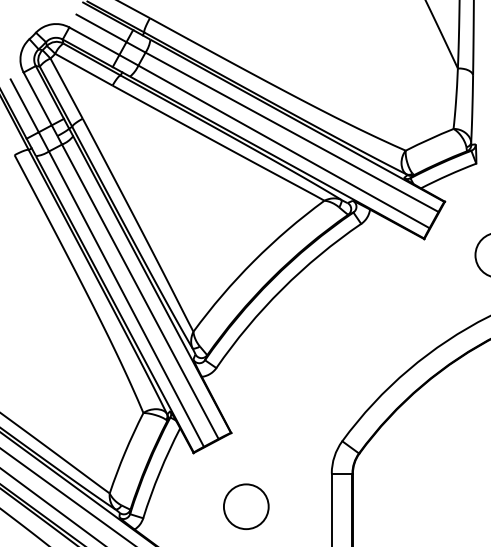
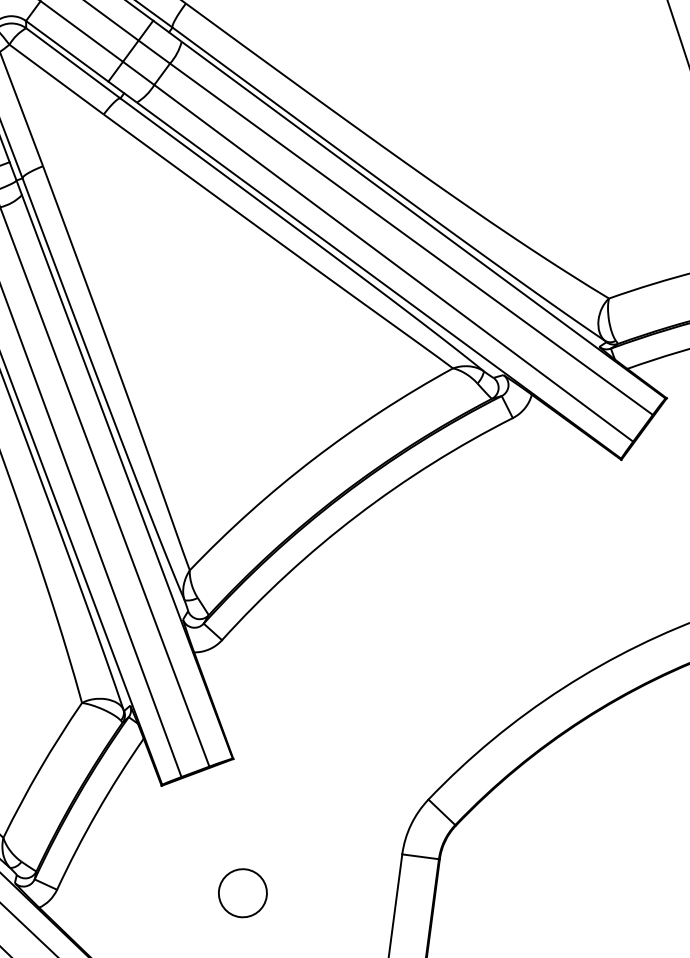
circle: (246, 506) -> (243, 892), size x0.6

